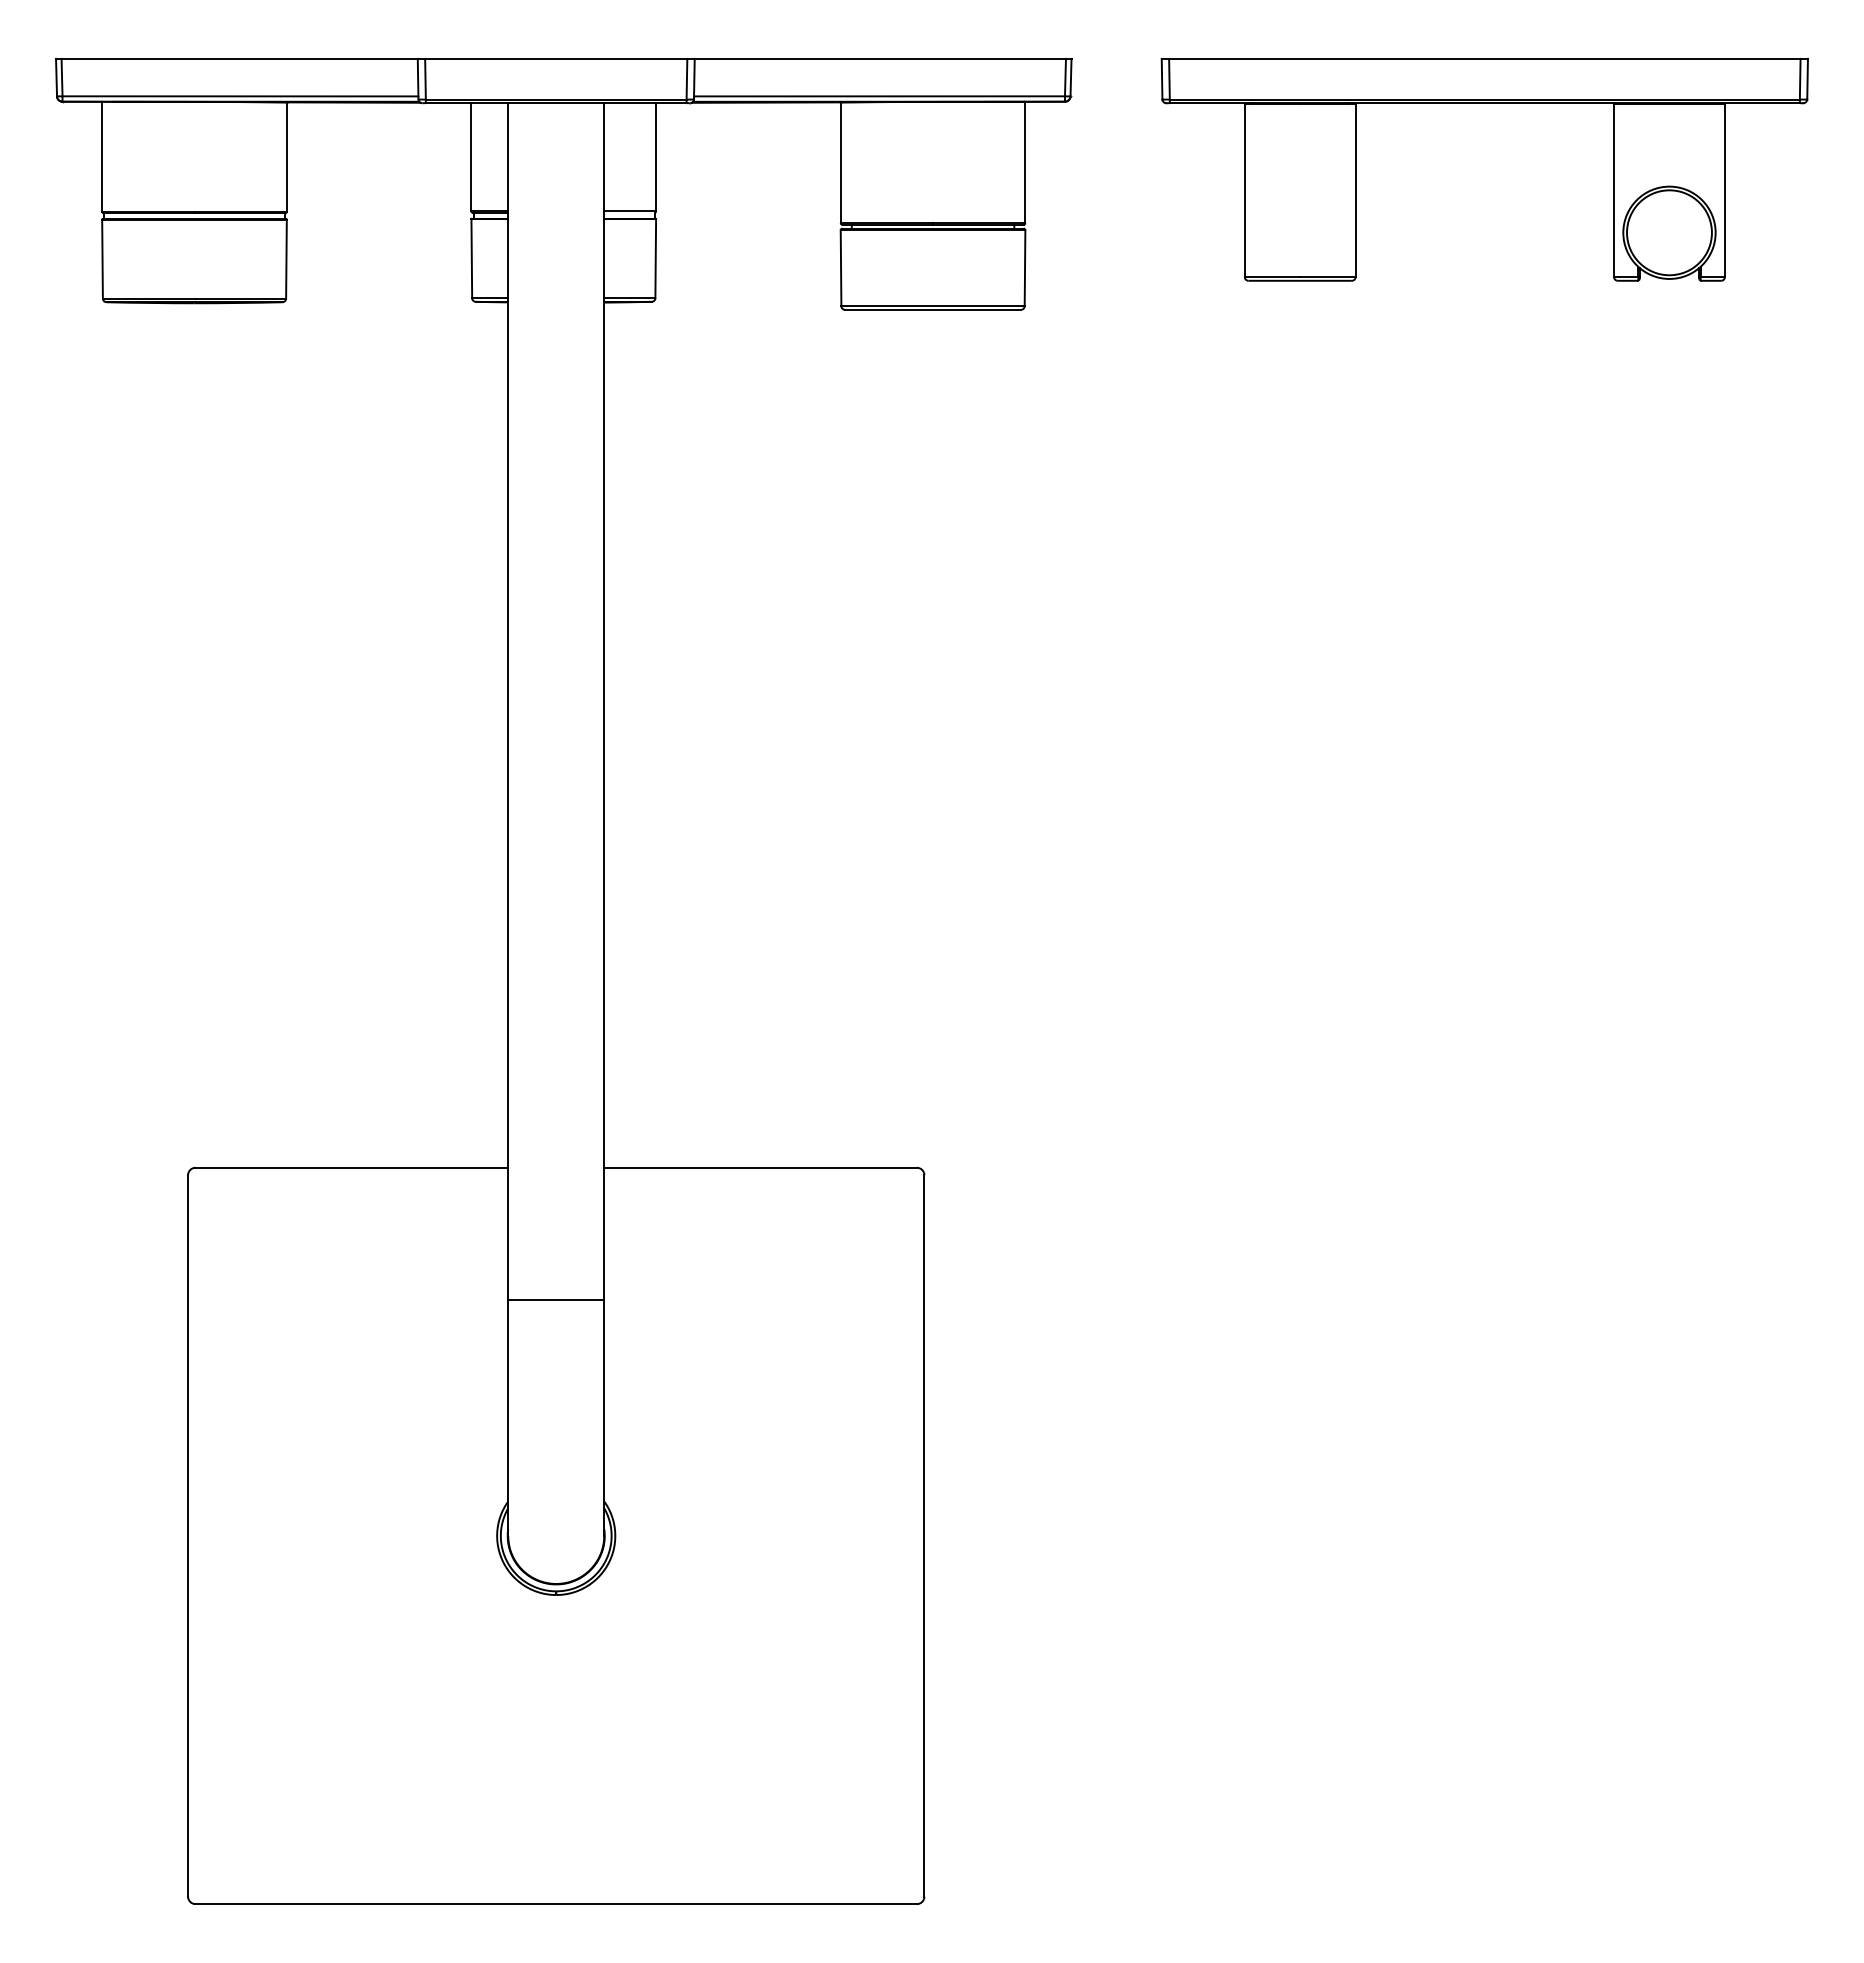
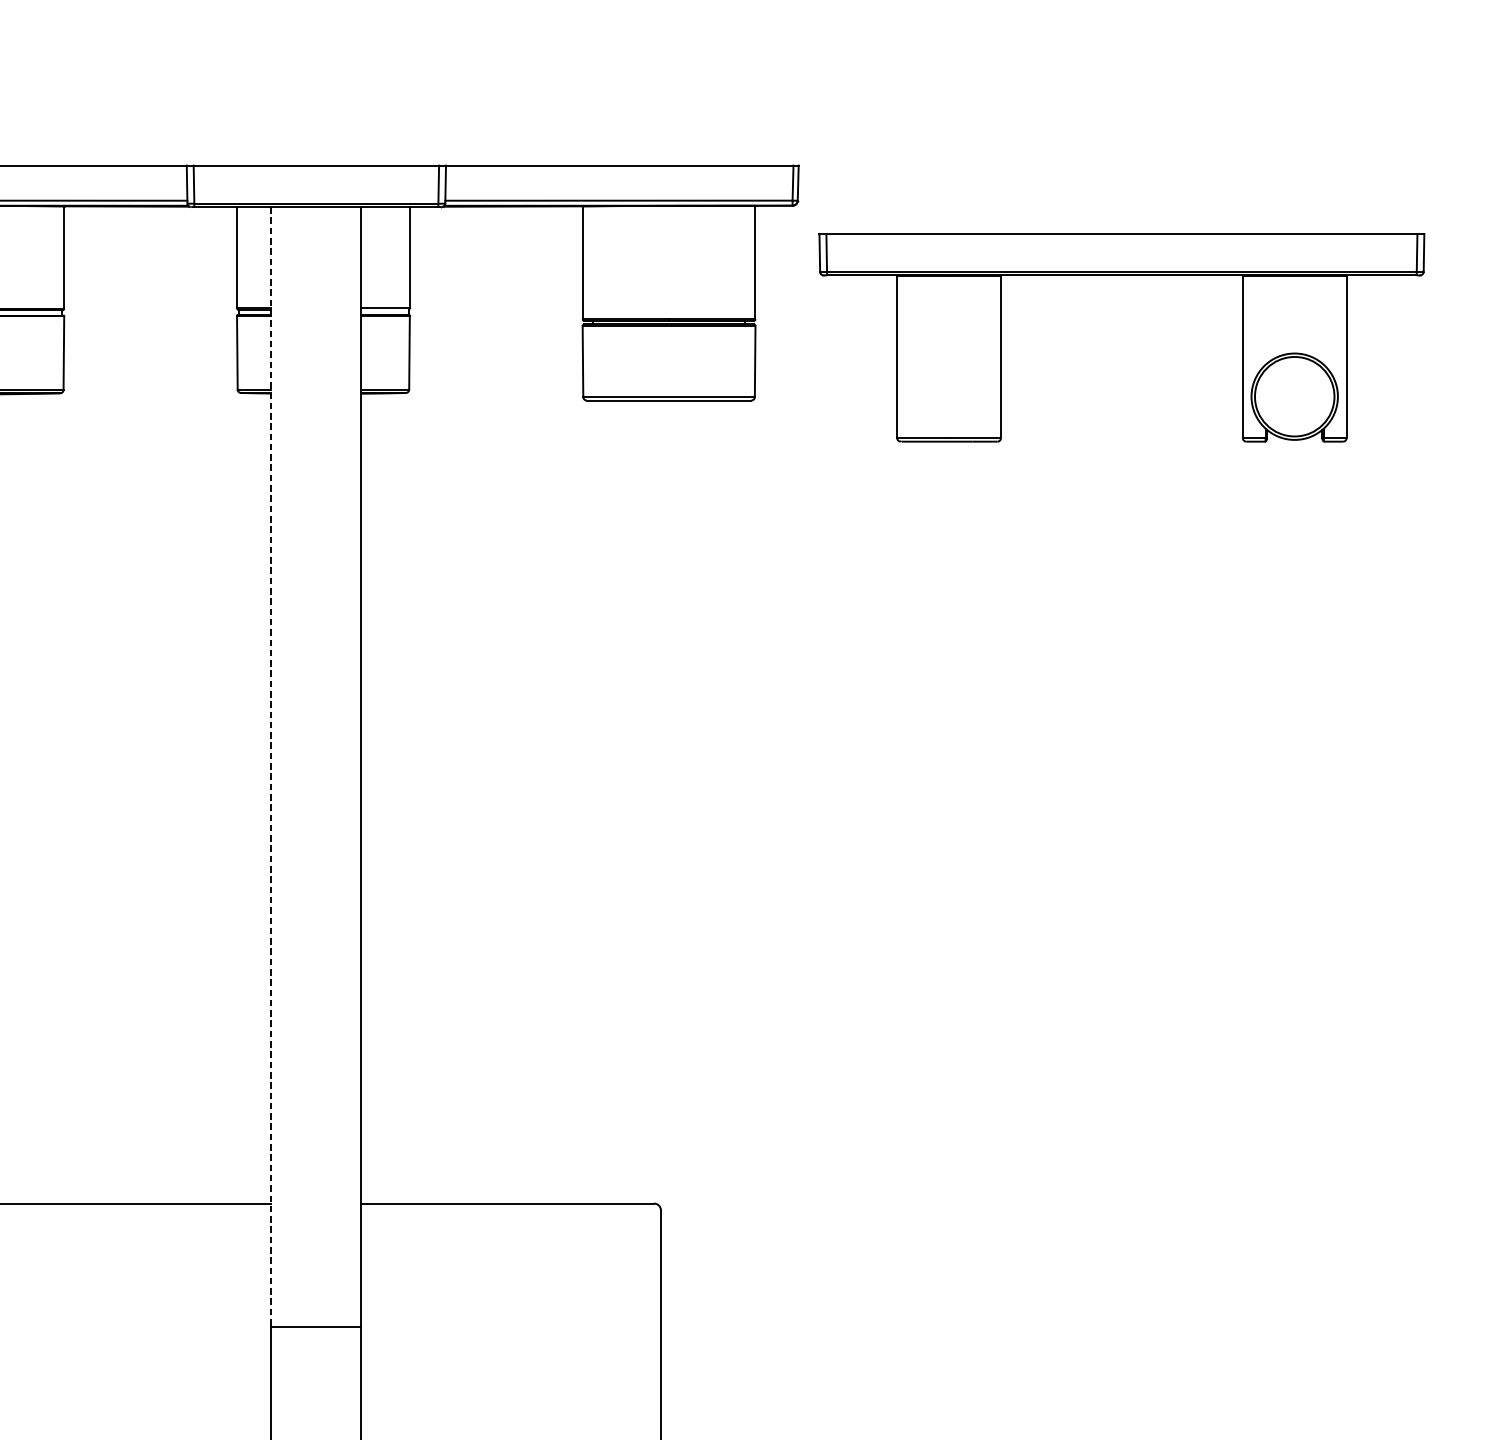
part: (1484, 103) -> (1121, 275), moved
line: (508, 701) -> (271, 767), solid -> dashed

